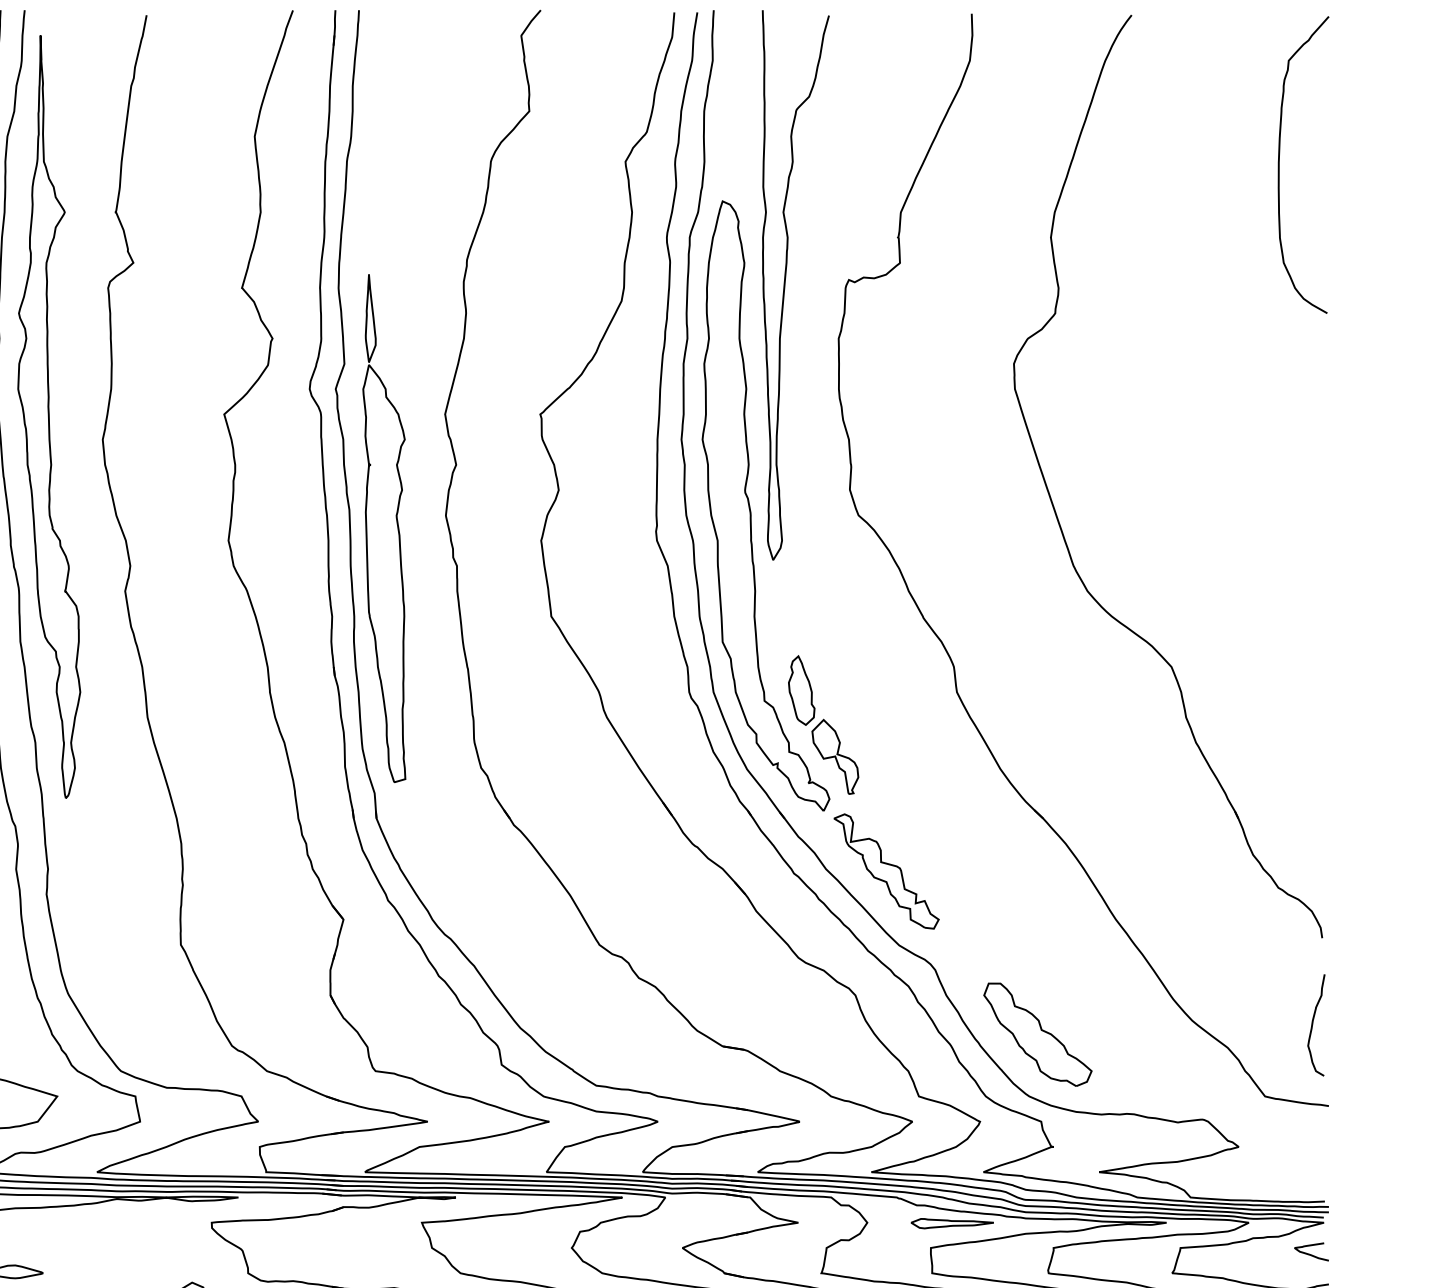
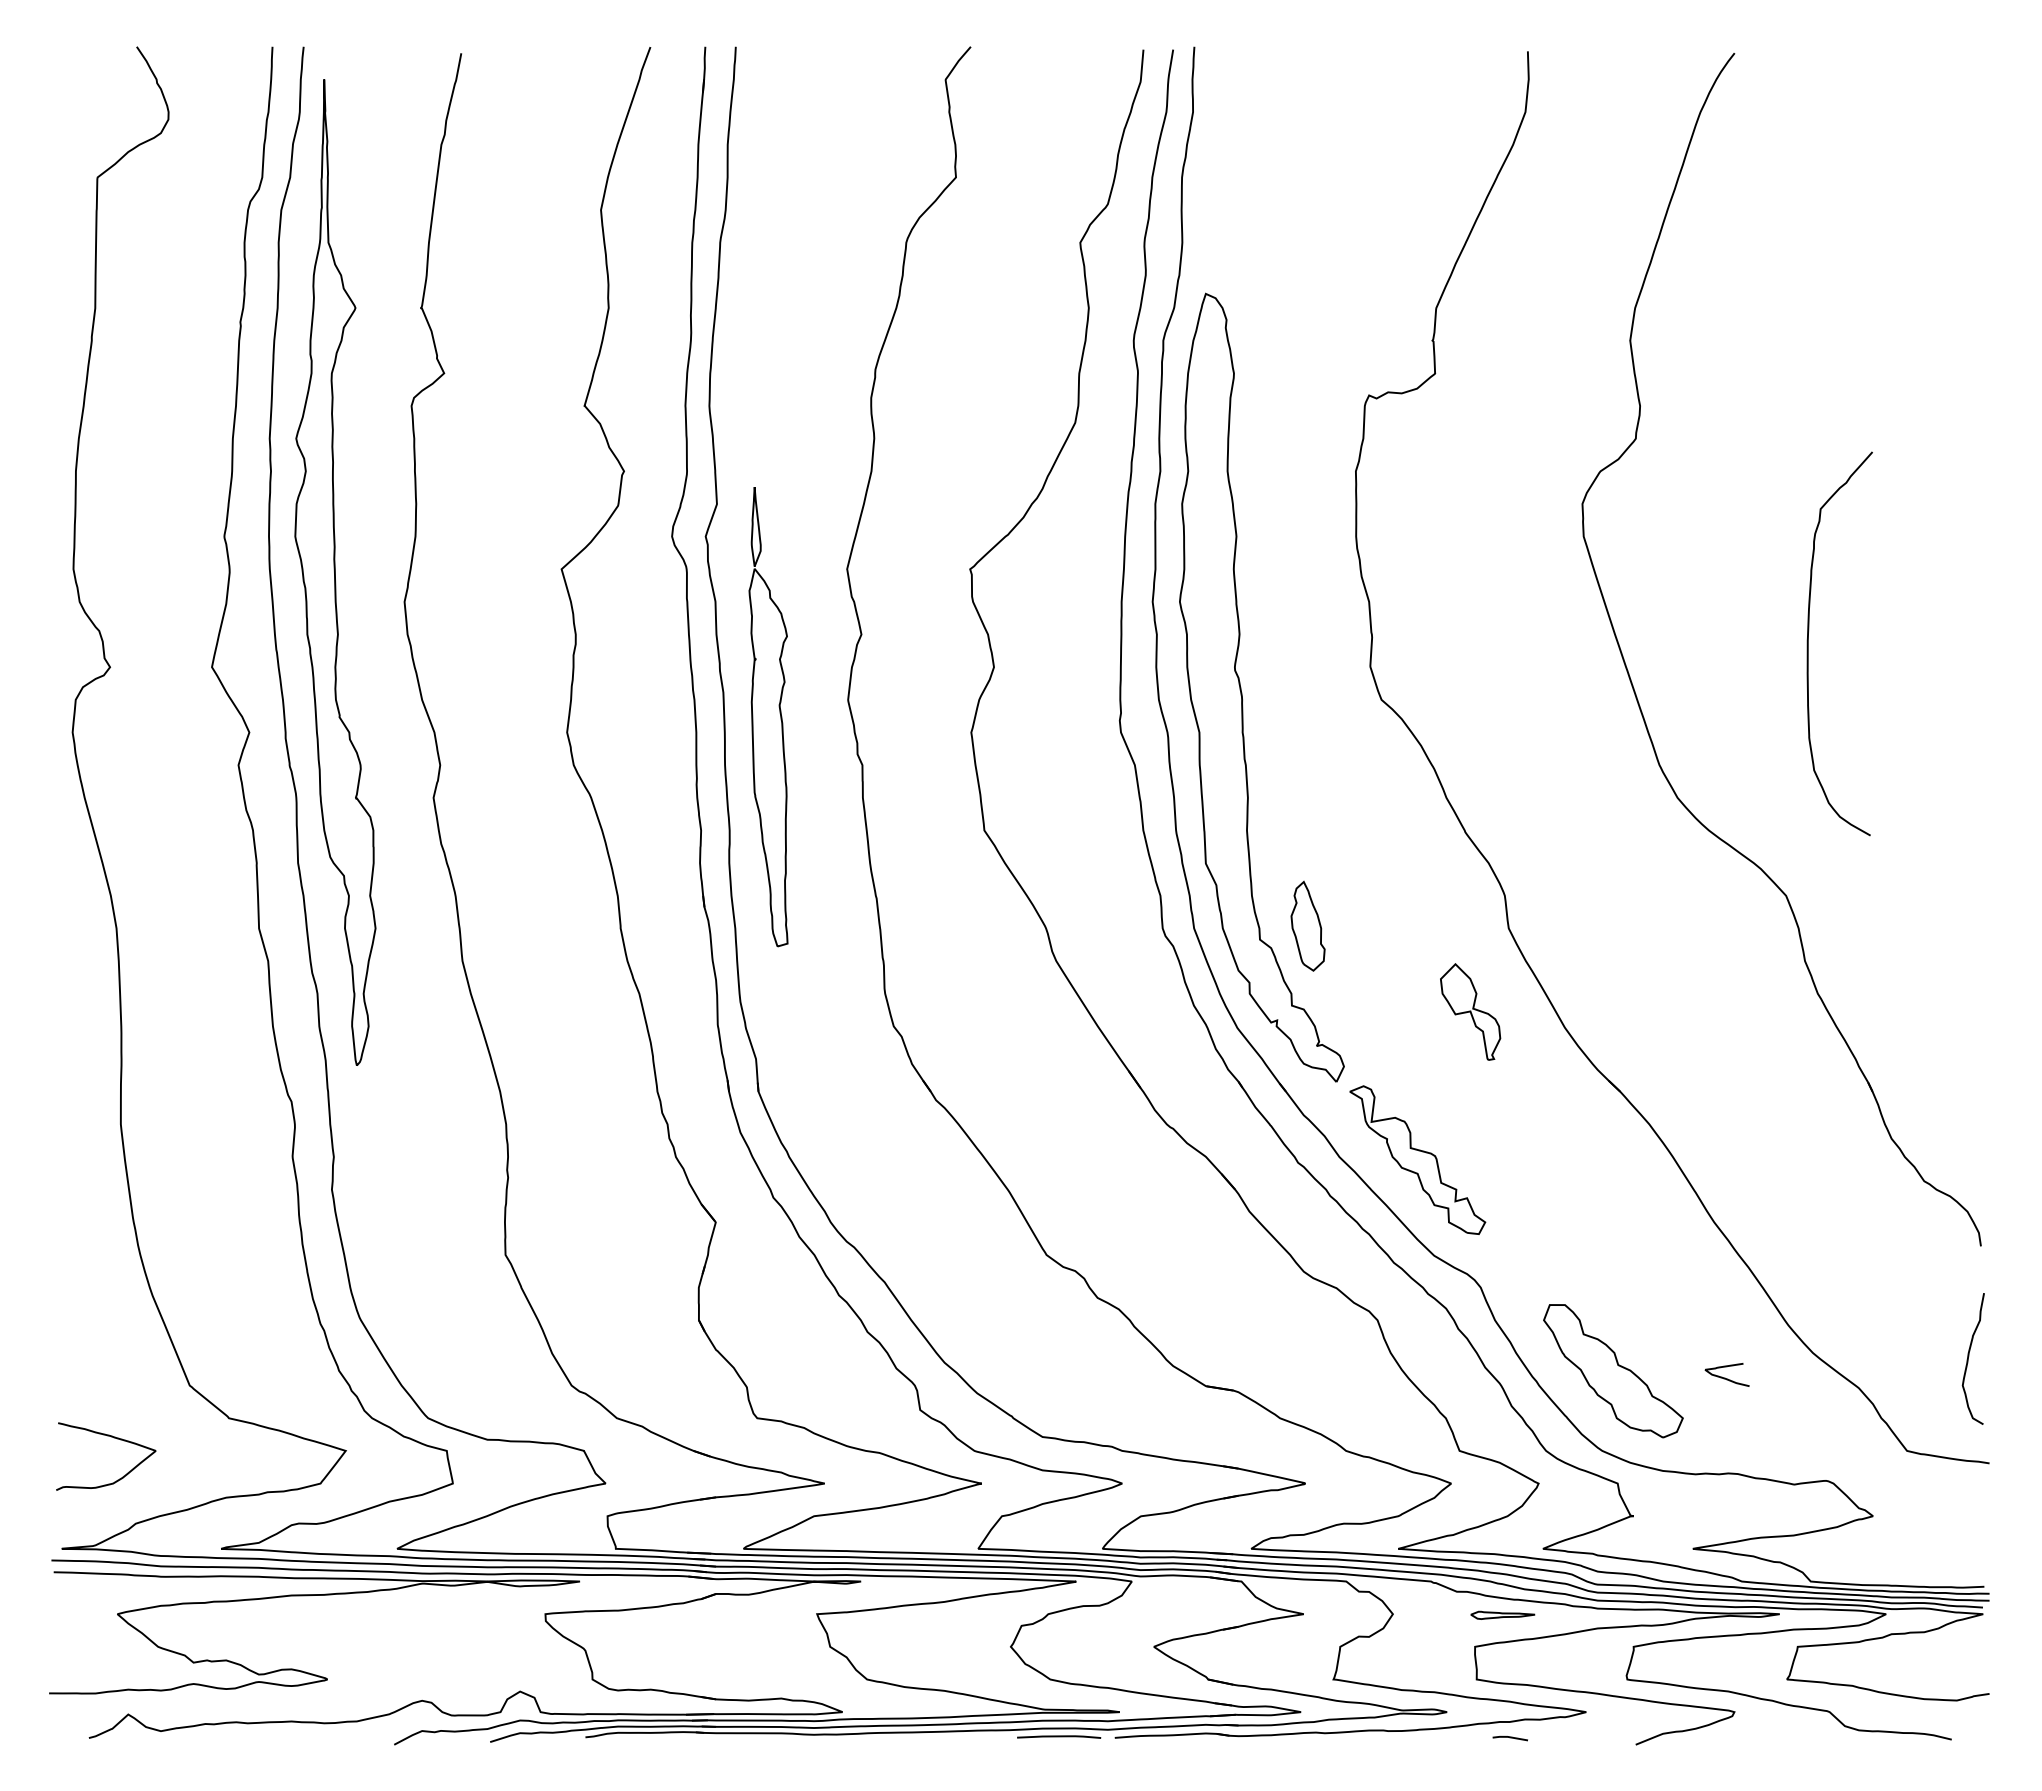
curve: (1279, 164) -> (1808, 643), moved
curve: (785, 281) -> (1287, 397), removed
part: (384, 528) -> (768, 716), size x0.7
part: (835, 756) -> (1470, 1011), moved
part: (952, 1223) -> (1502, 1615), size x0.6
curve: (1310, 1253) -> (1725, 1377), moved

